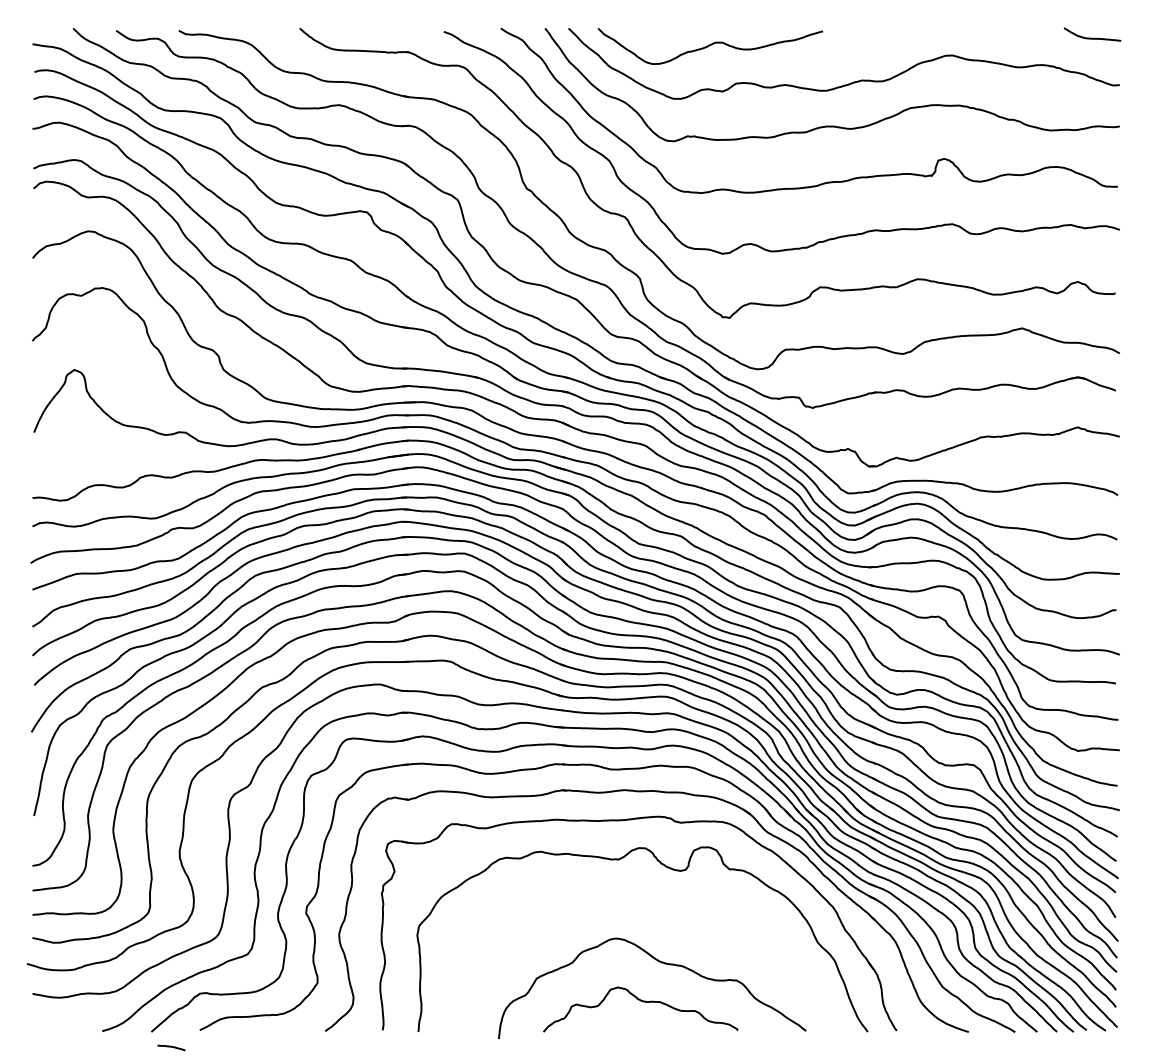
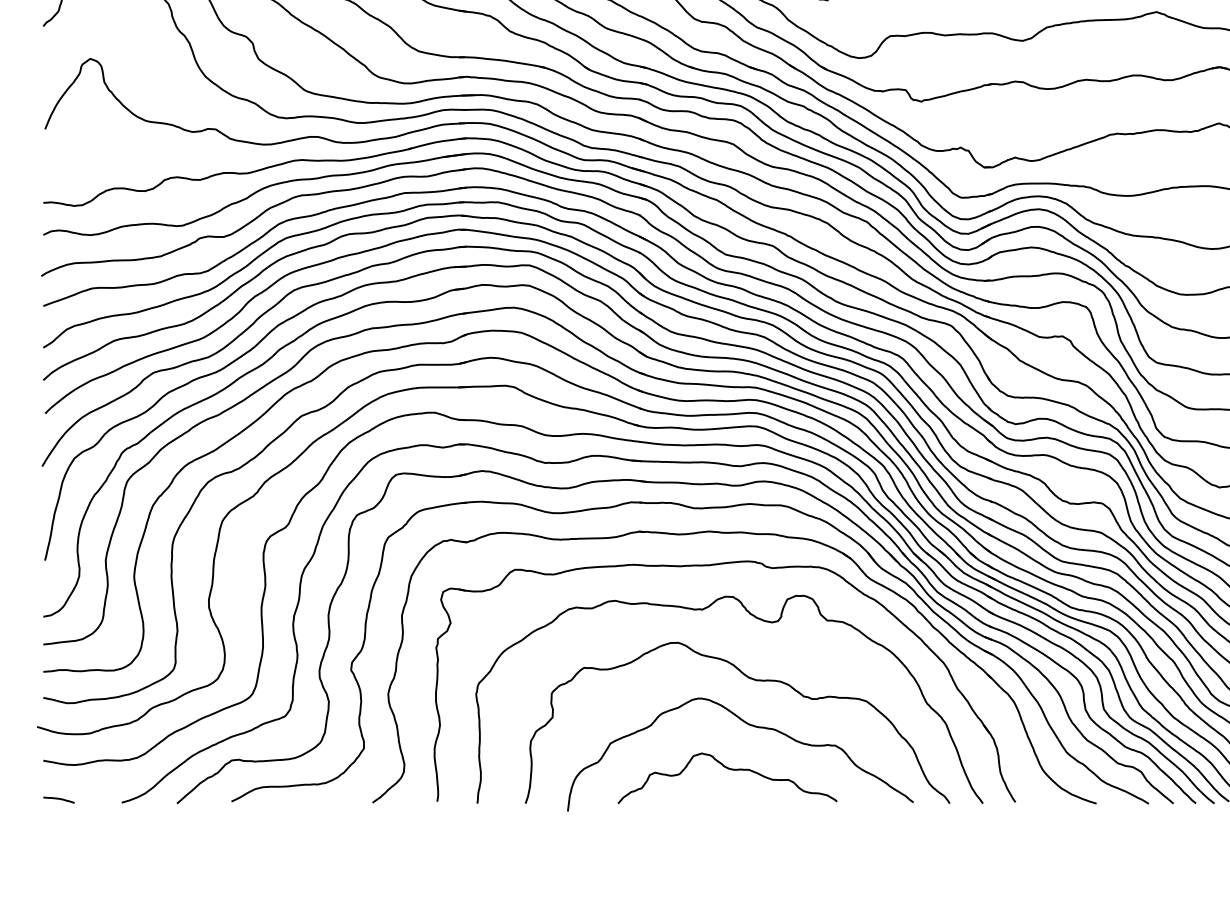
curve: (663, 922) -> (753, 680), added
curve: (171, 1047) -> (59, 799), moved

